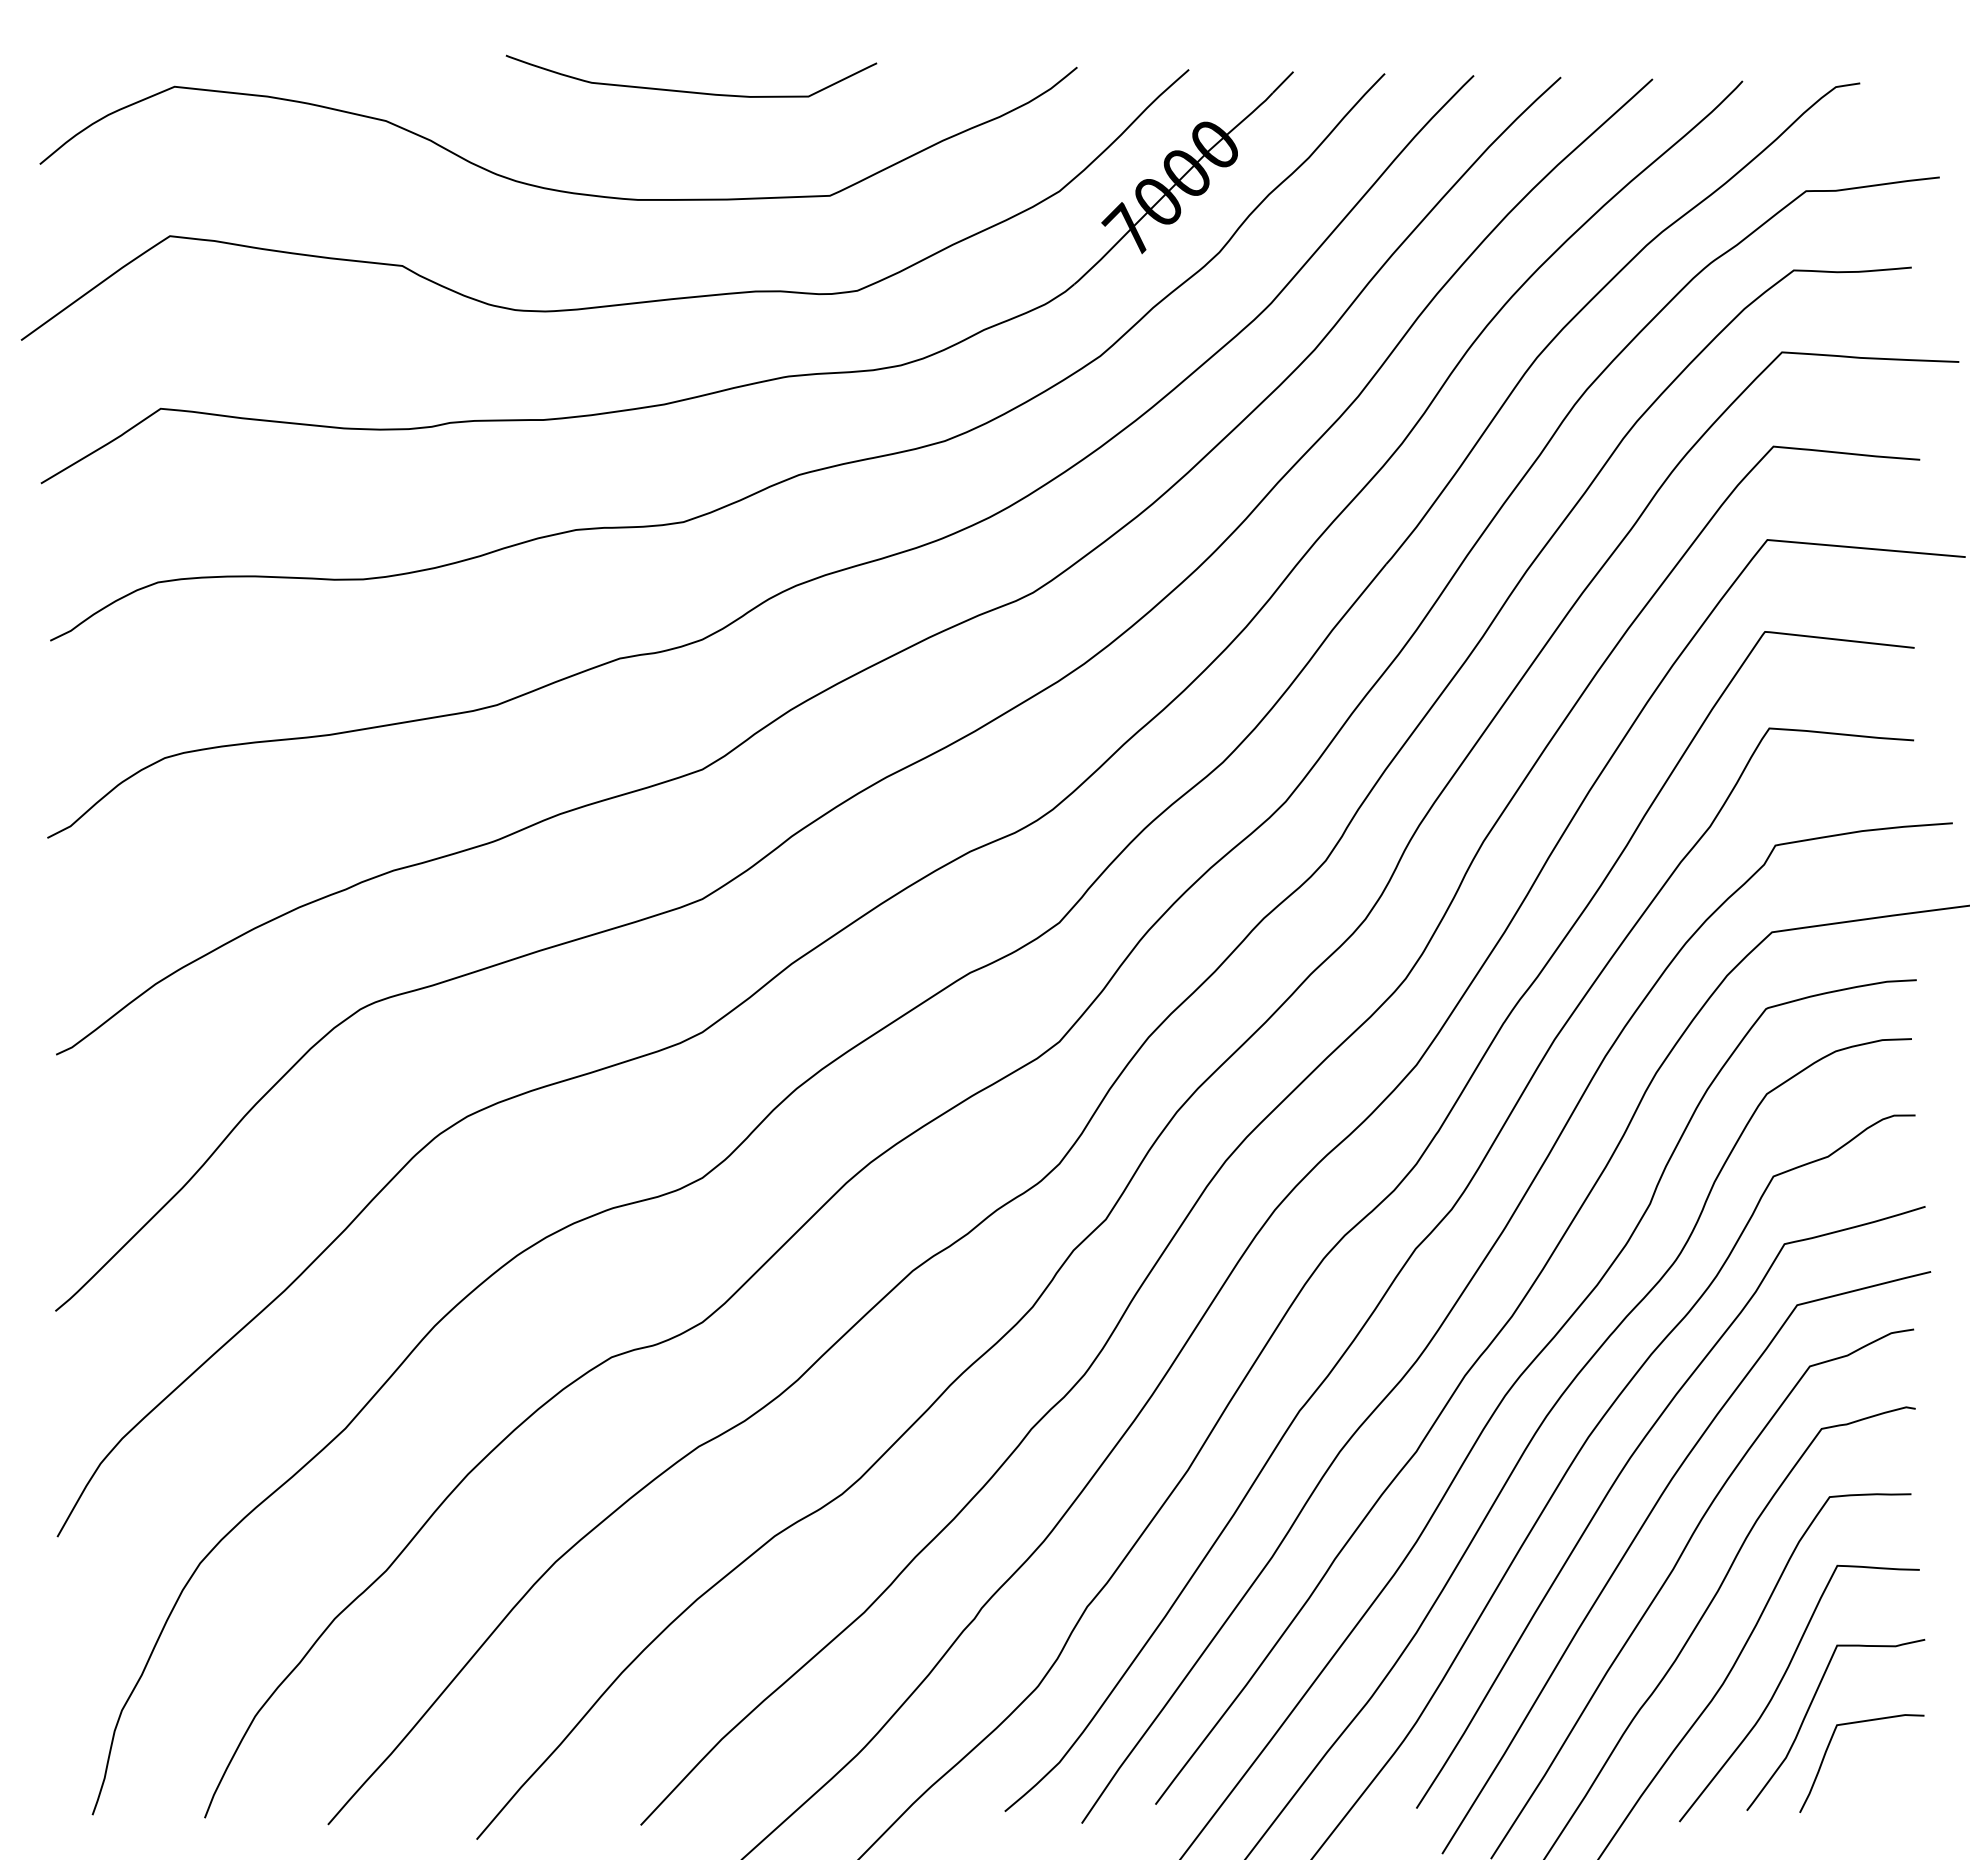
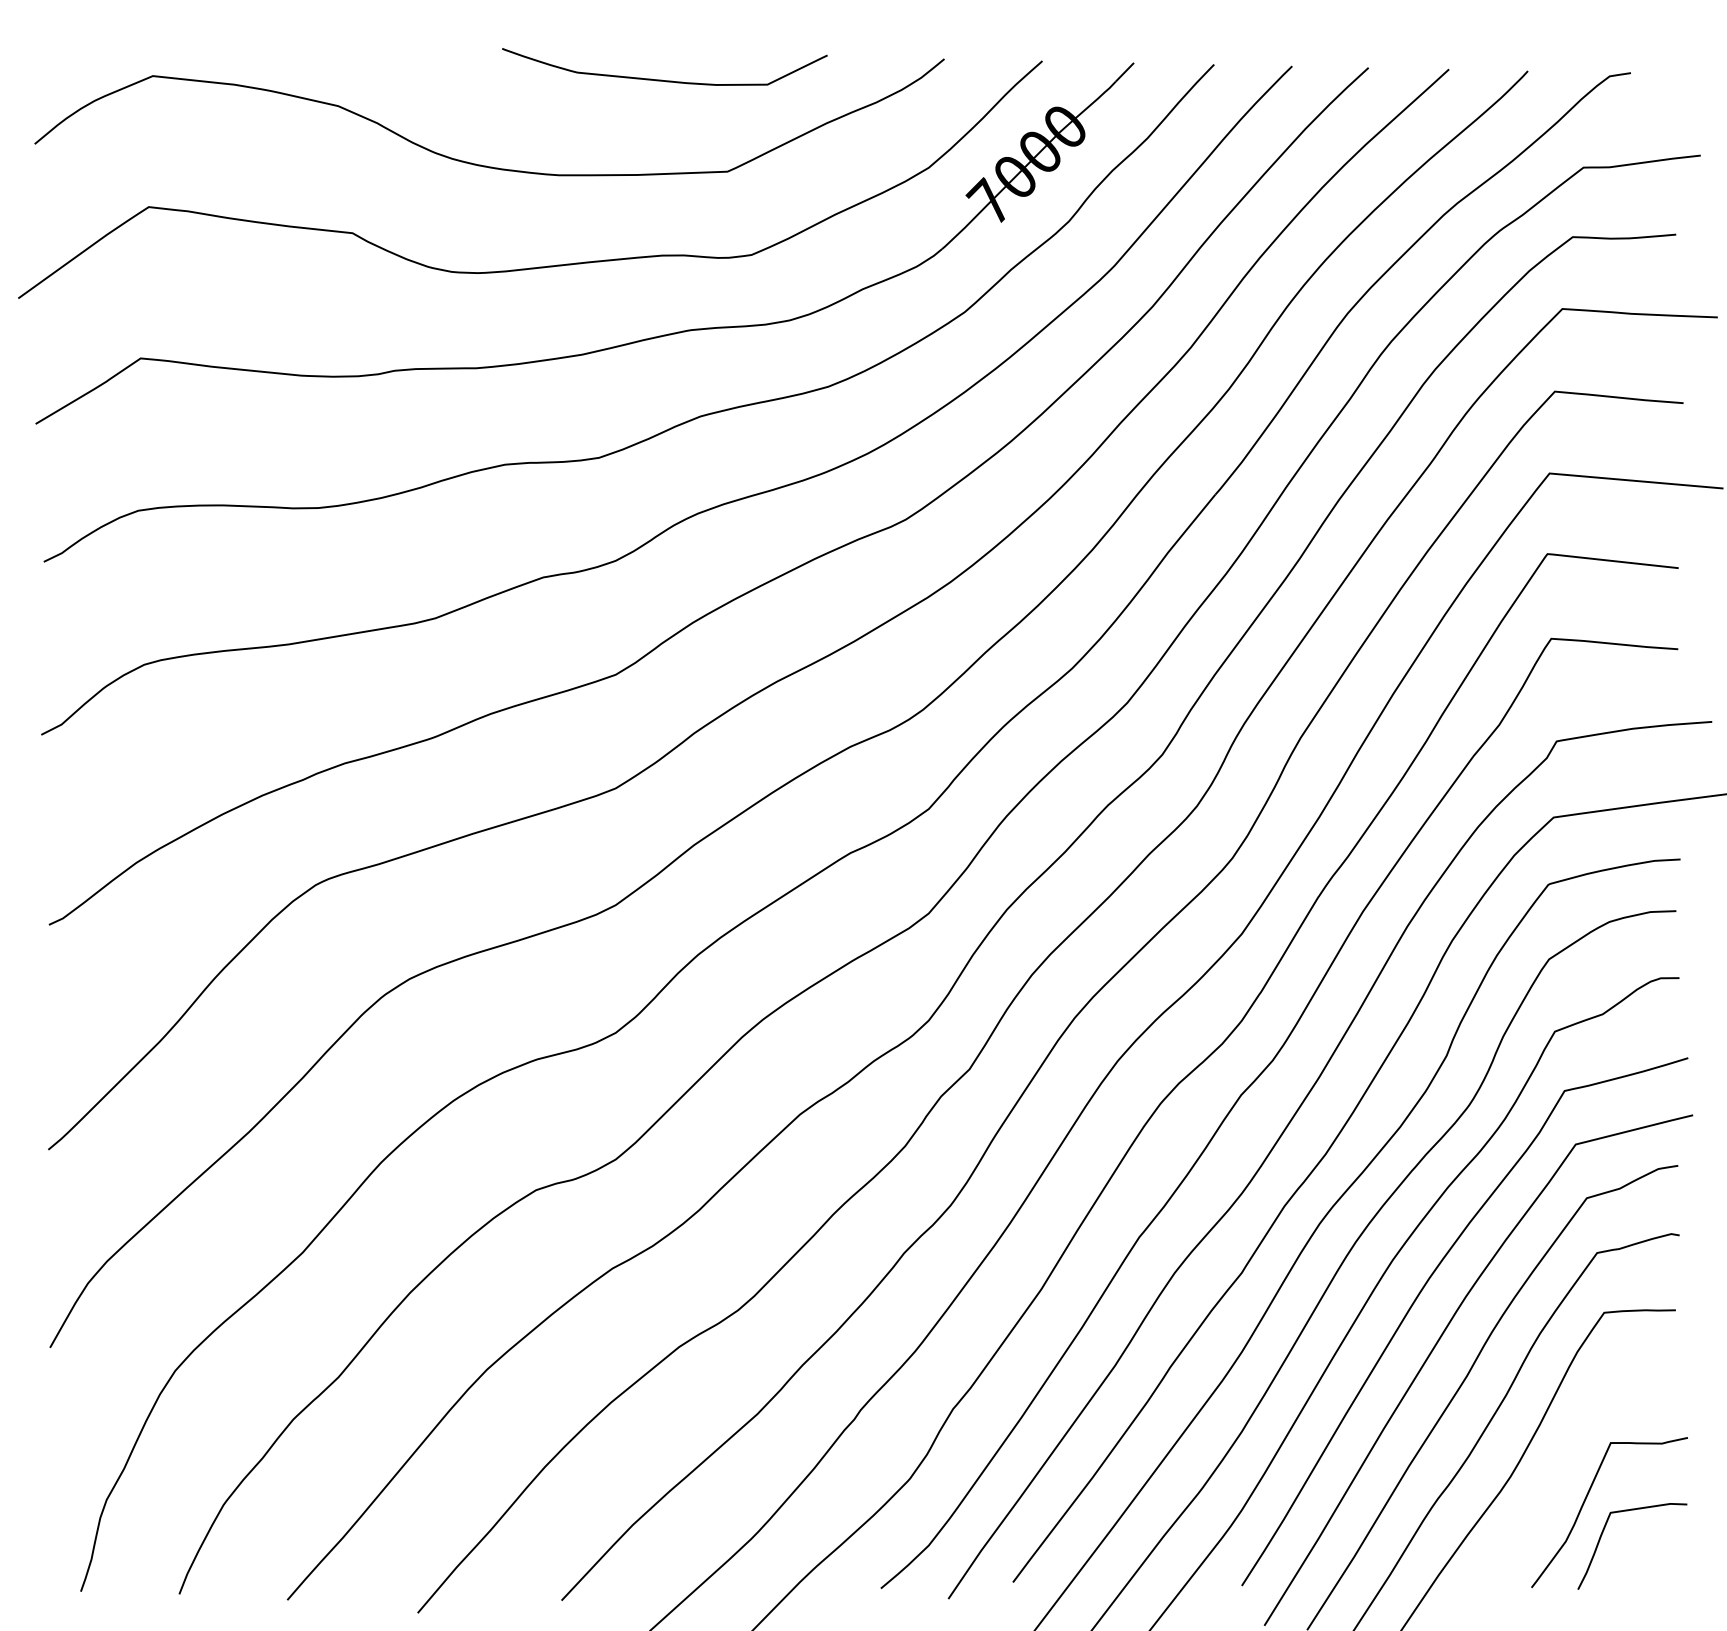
curve: (691, 91) -> (664, 80), moved
curve: (1780, 1684) -> (1561, 1477), removed

